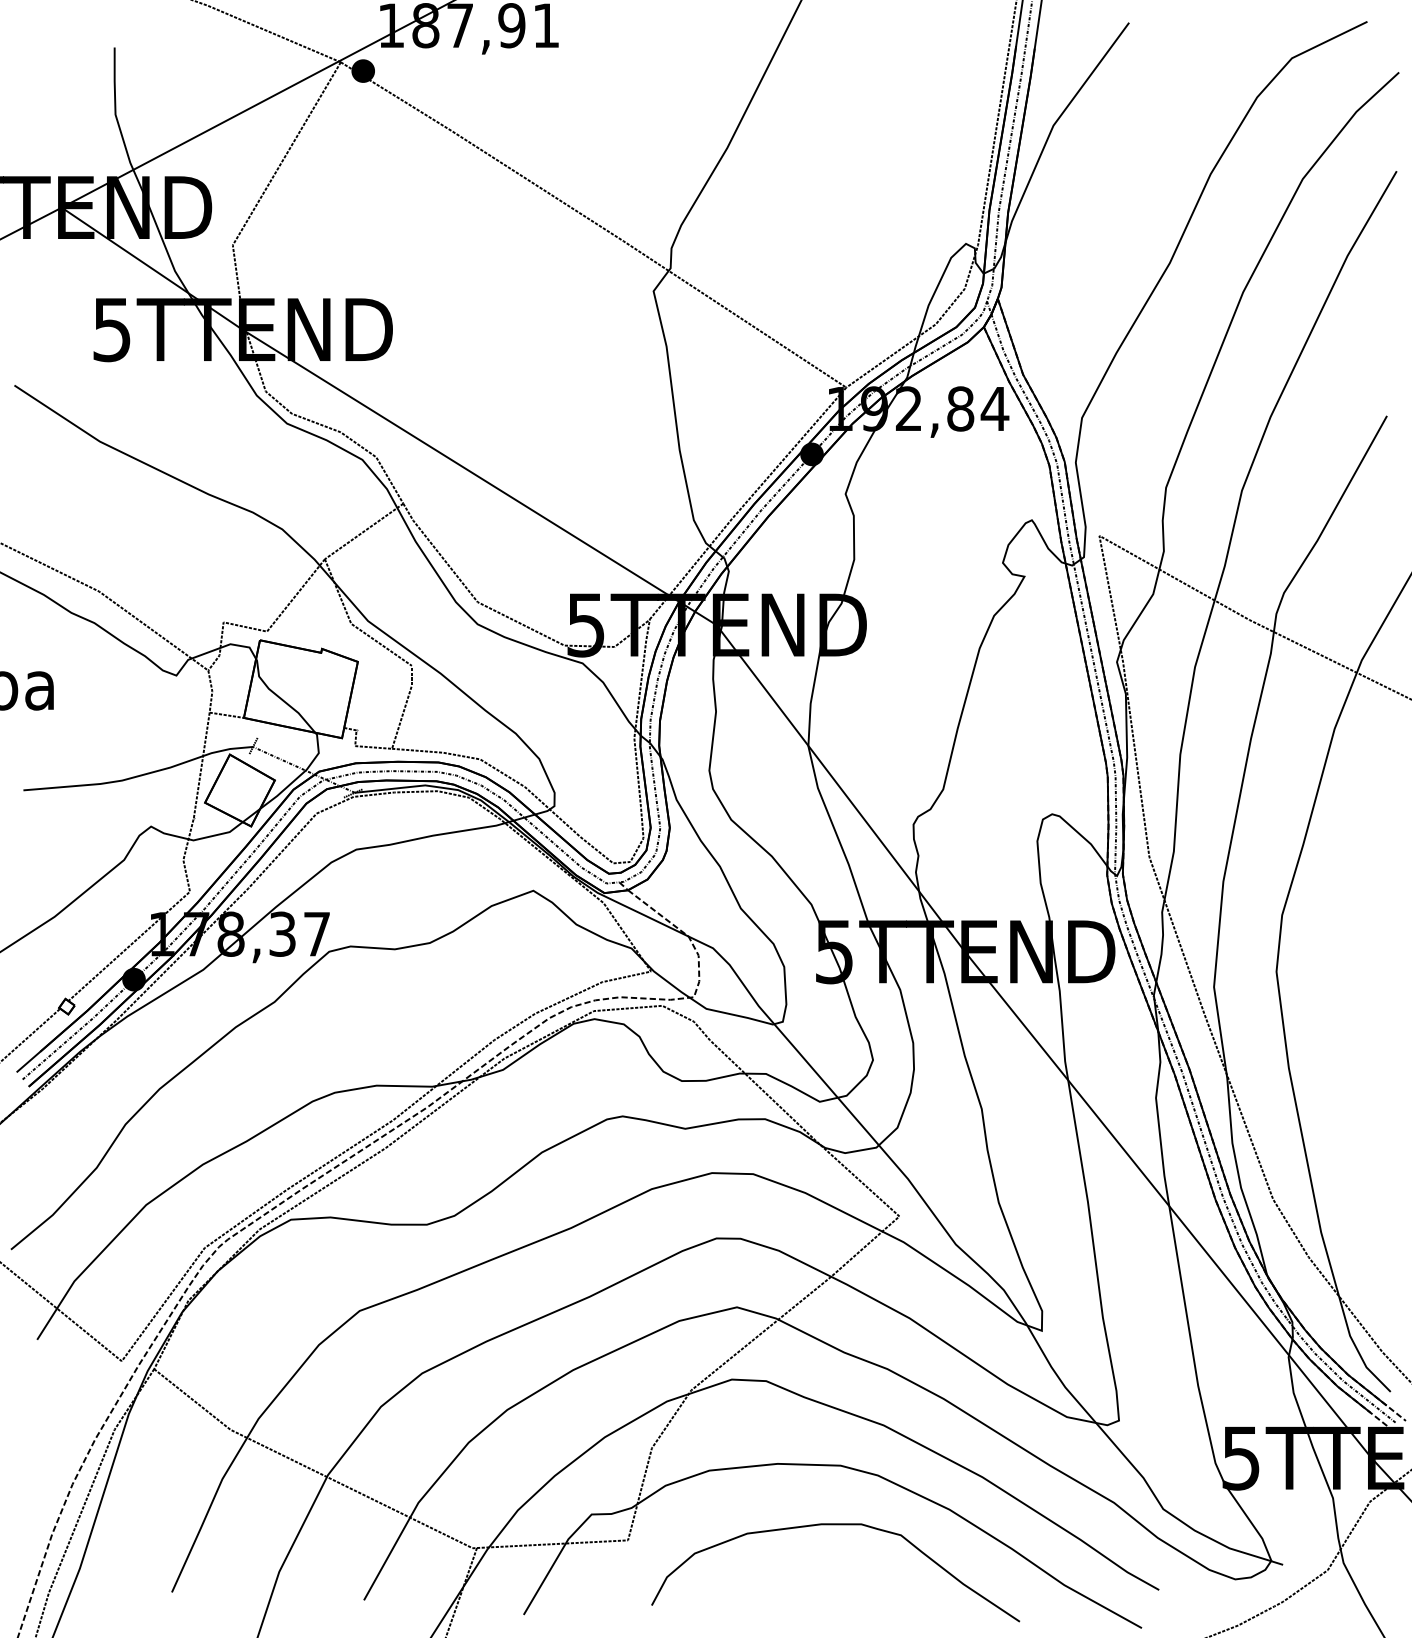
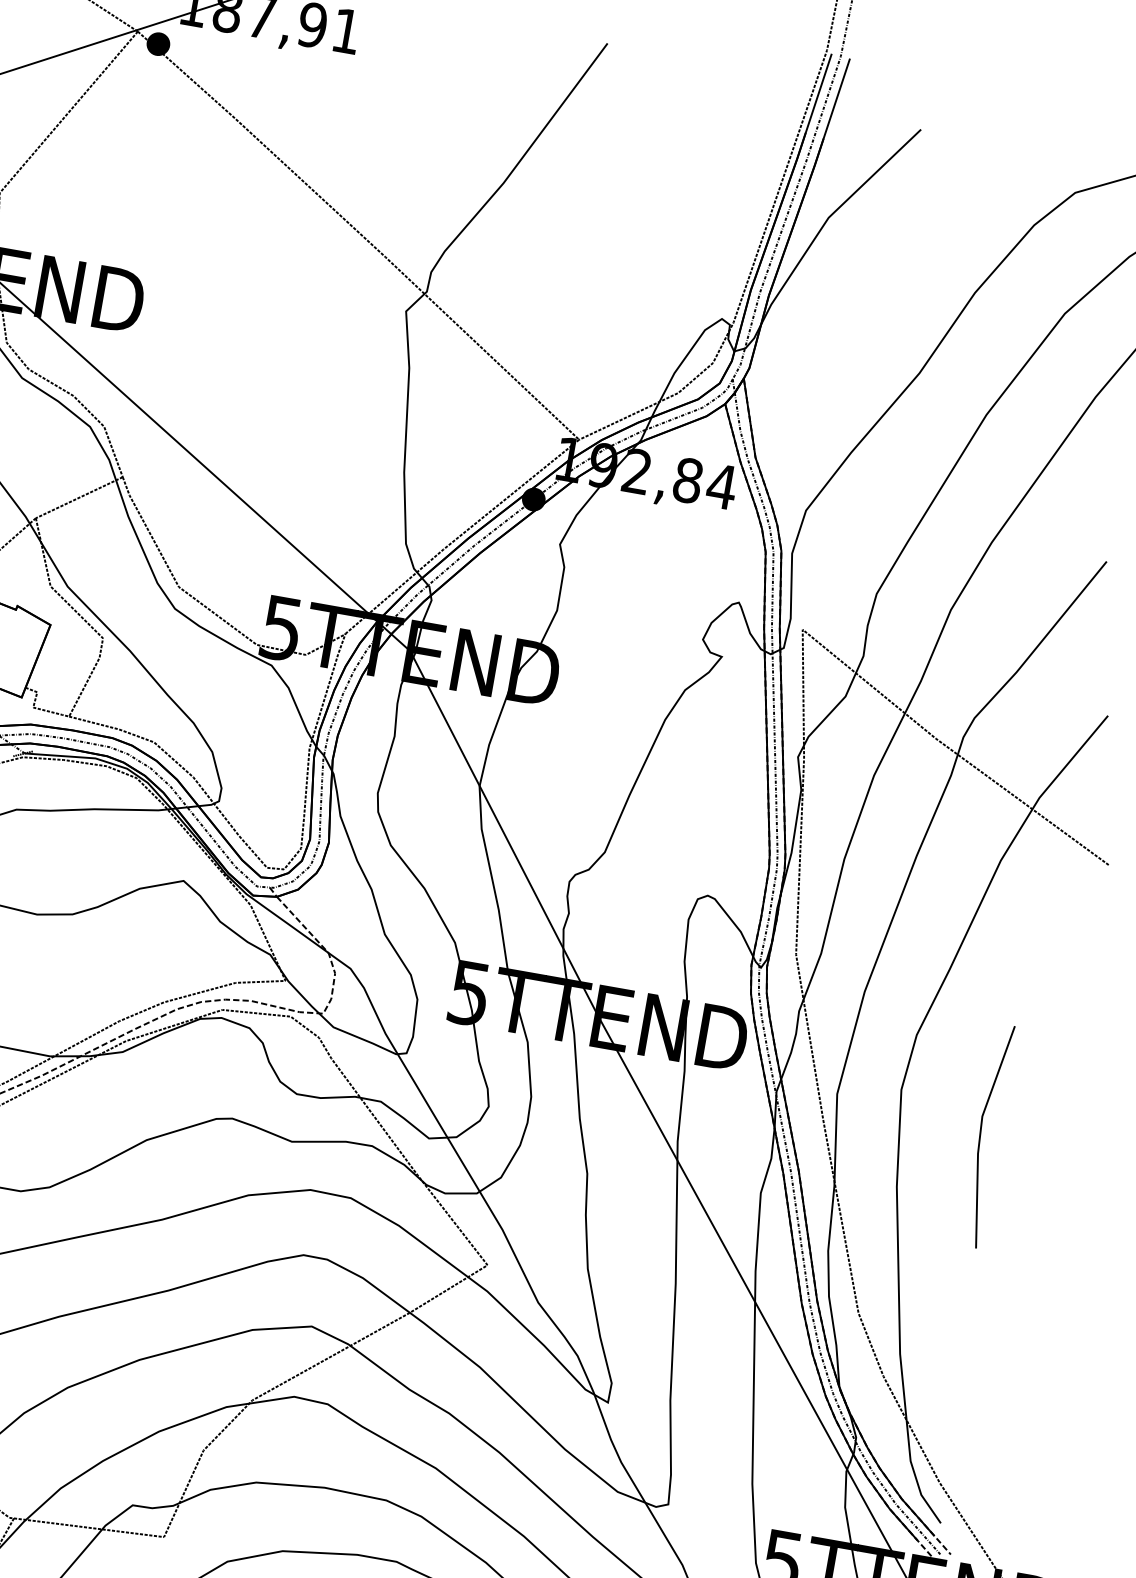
line: (1362, 1002) -> (980, 1134), added

